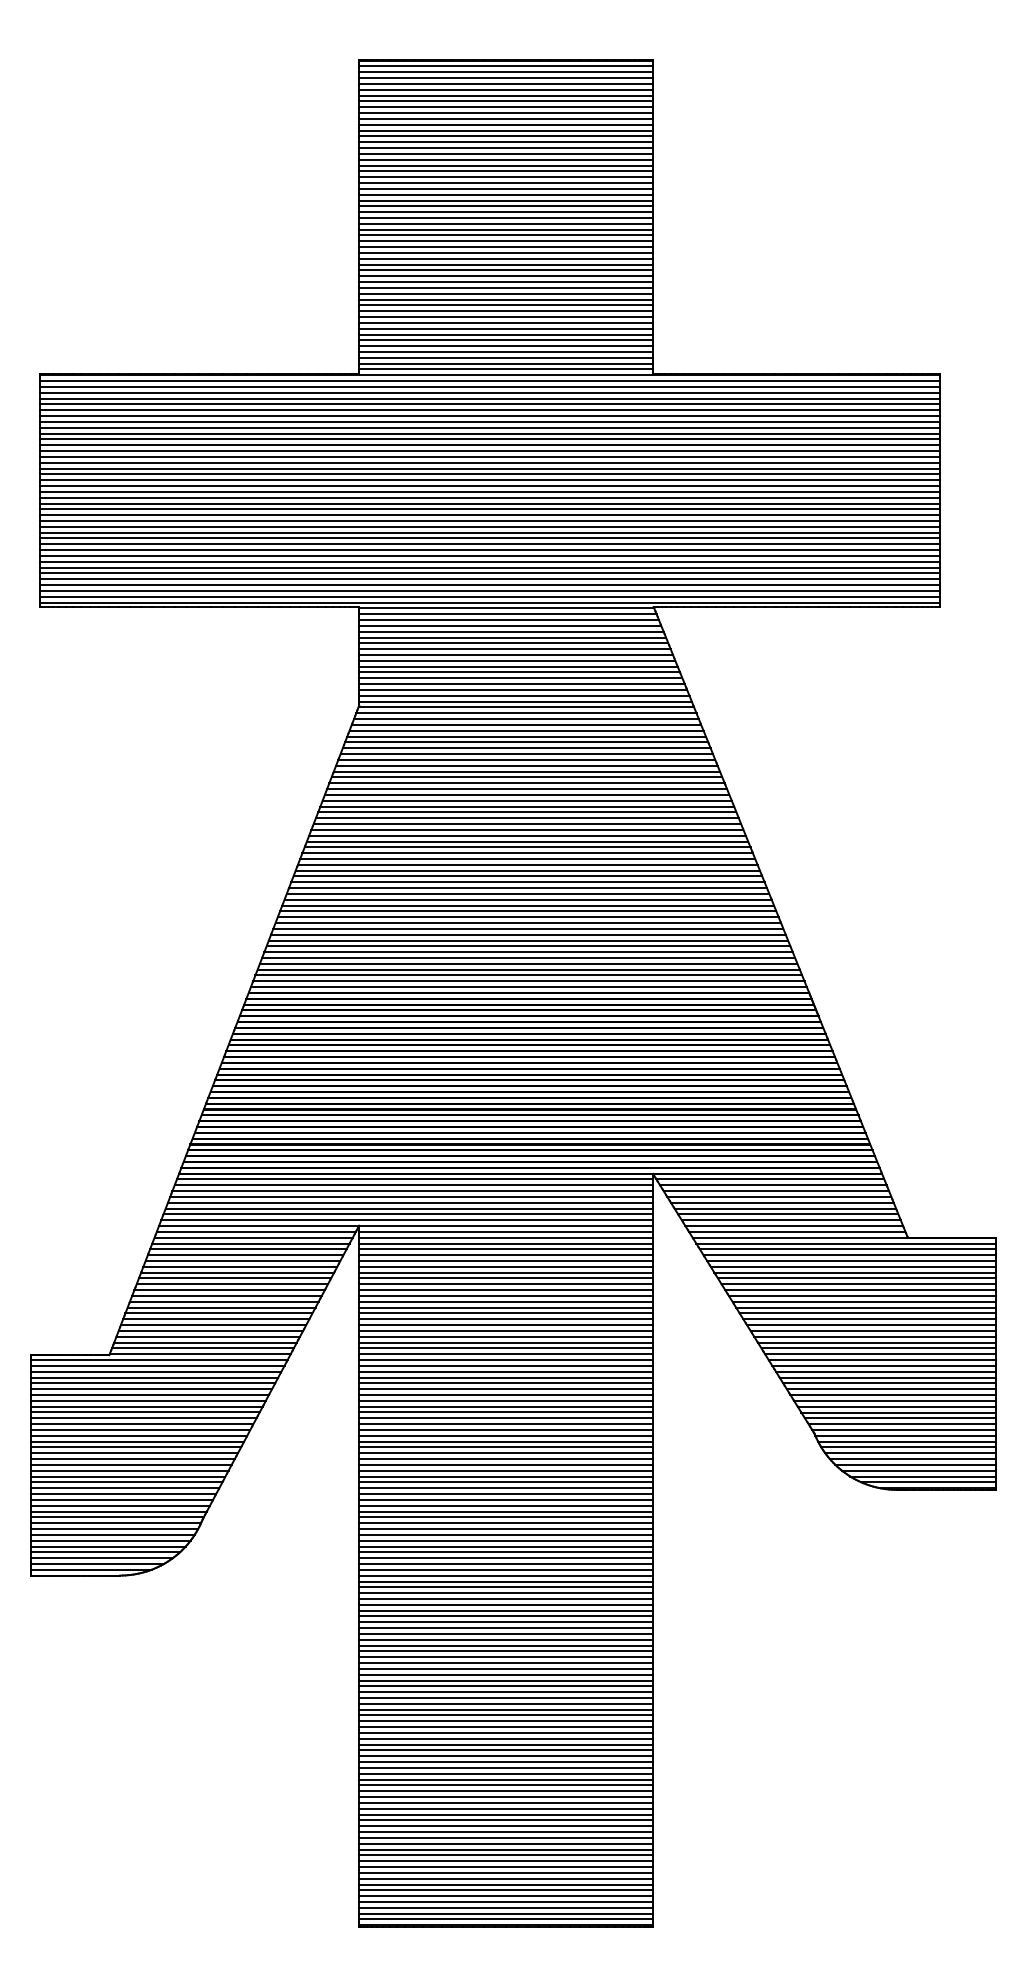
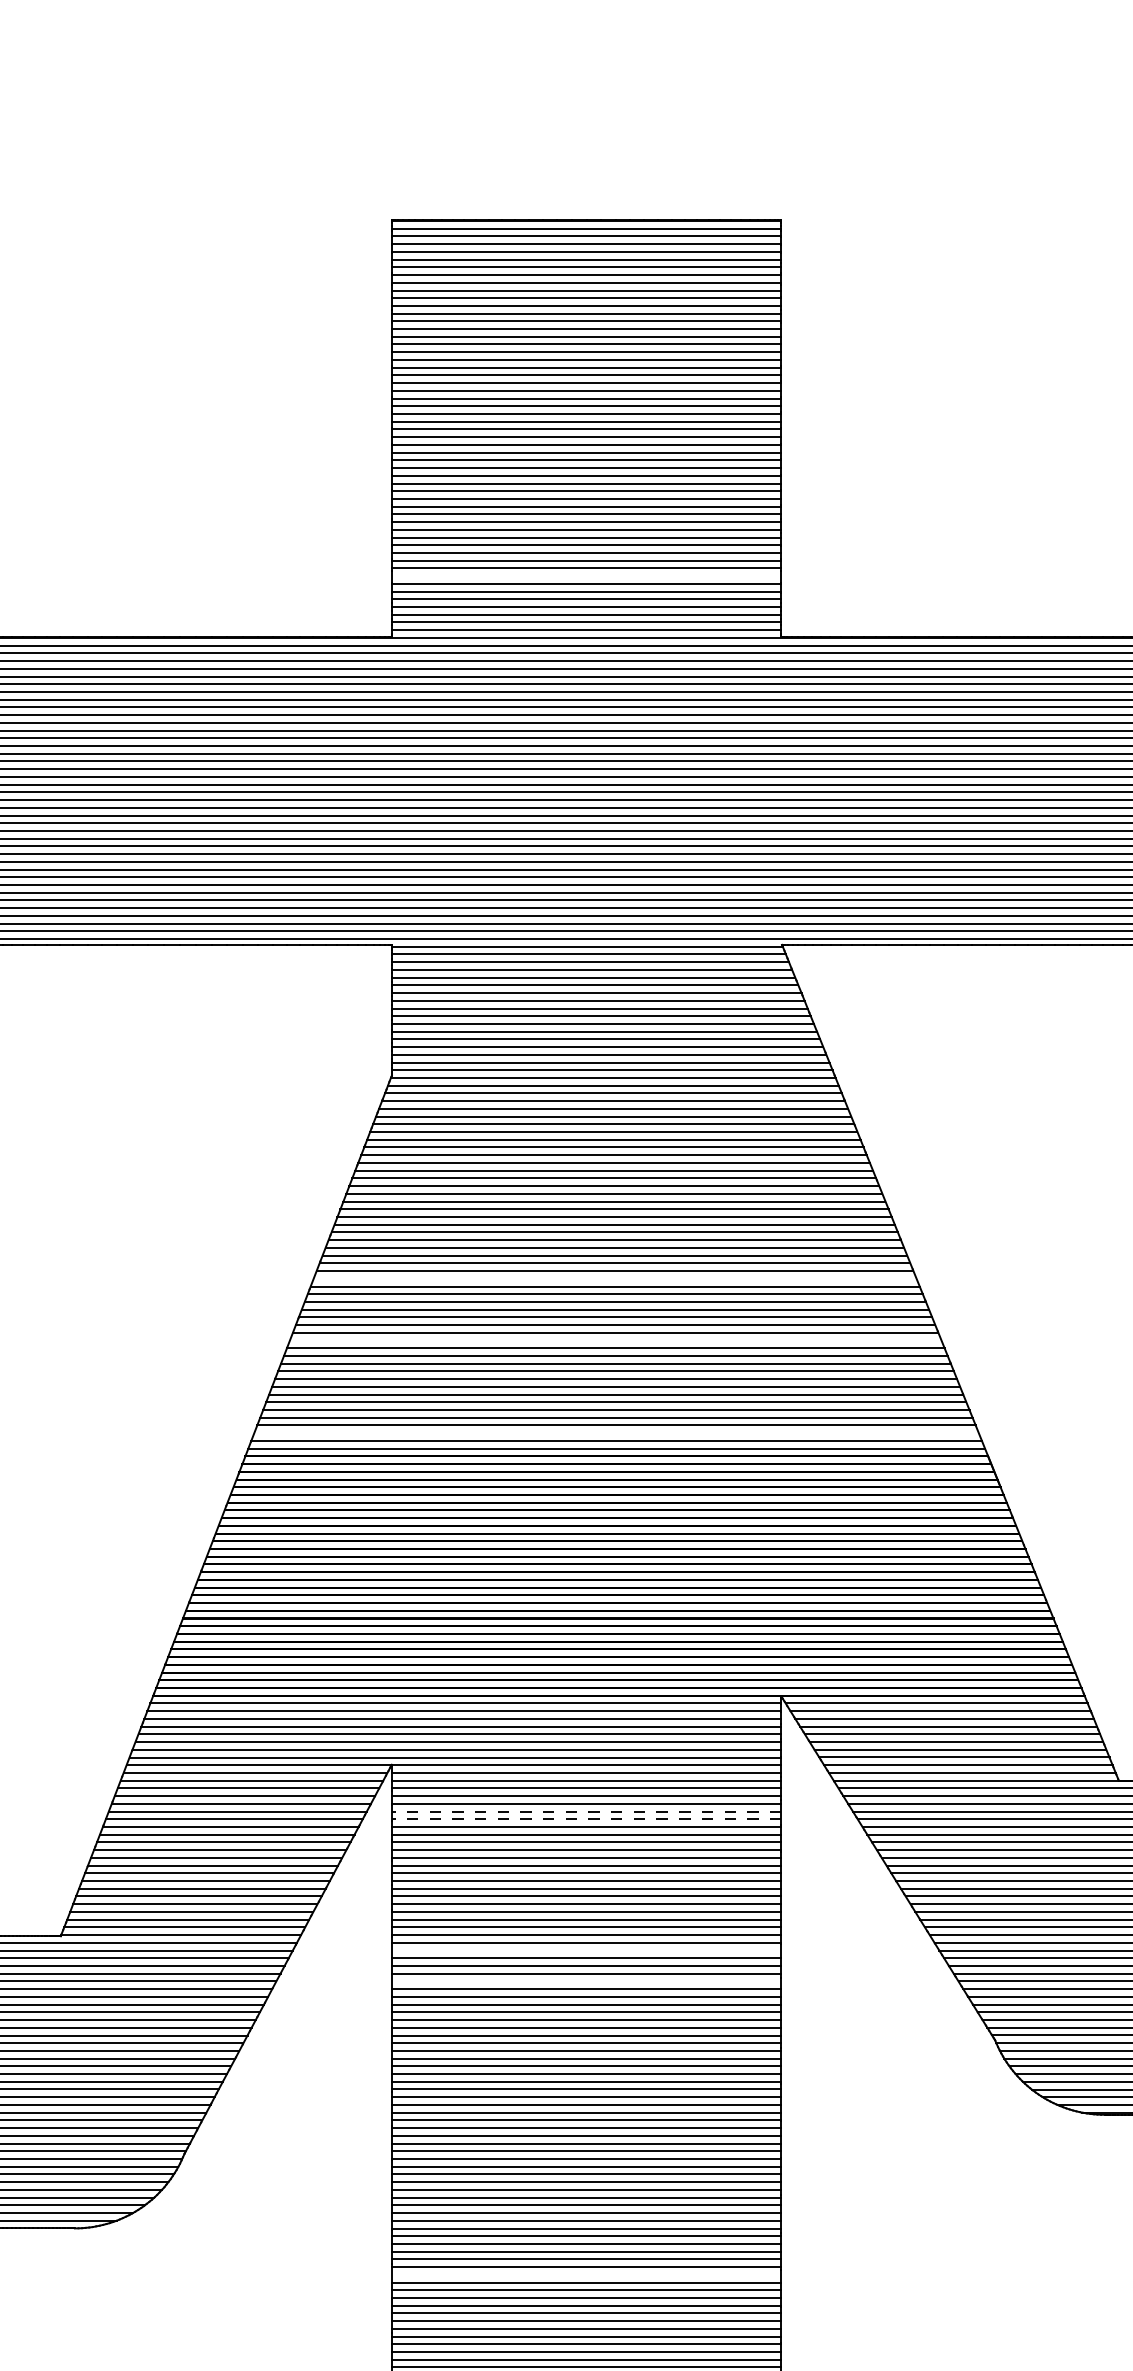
line: (506, 328) -> (587, 575), removed
line: (527, 858) -> (614, 1278), removed
line: (528, 905) -> (616, 1340), removed
line: (528, 975) -> (616, 1433), removed
line: (506, 1260) -> (587, 1810), solid -> dashed
line: (506, 1266) -> (587, 1818), solid -> dashed
line: (506, 1365) -> (587, 1950), removed
line: (506, 1389) -> (587, 1981), removed
line: (506, 1610) -> (587, 2274), removed

